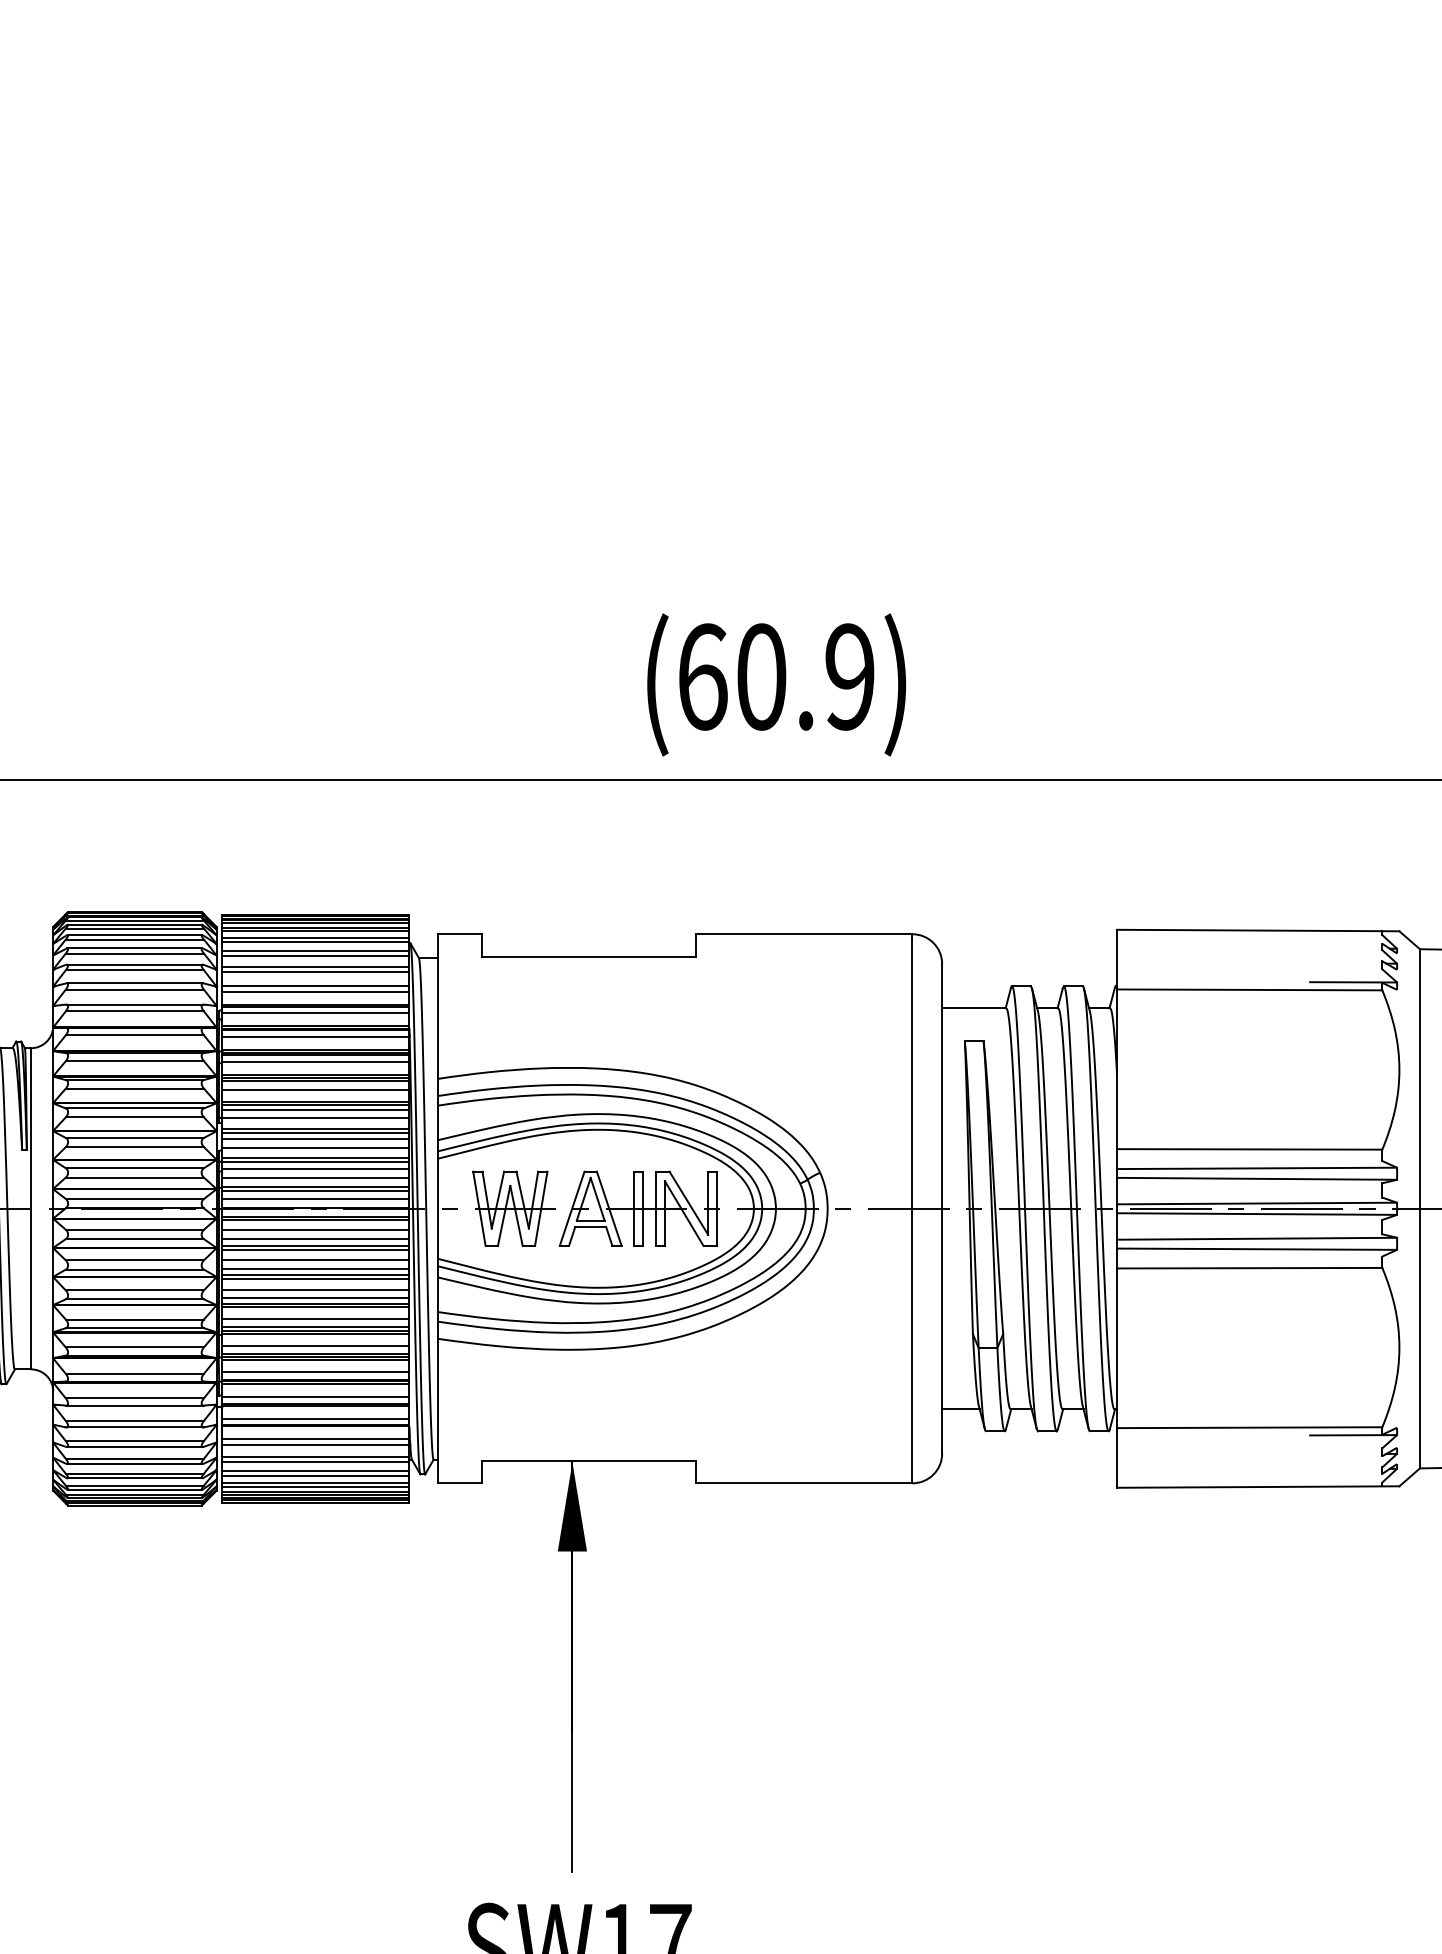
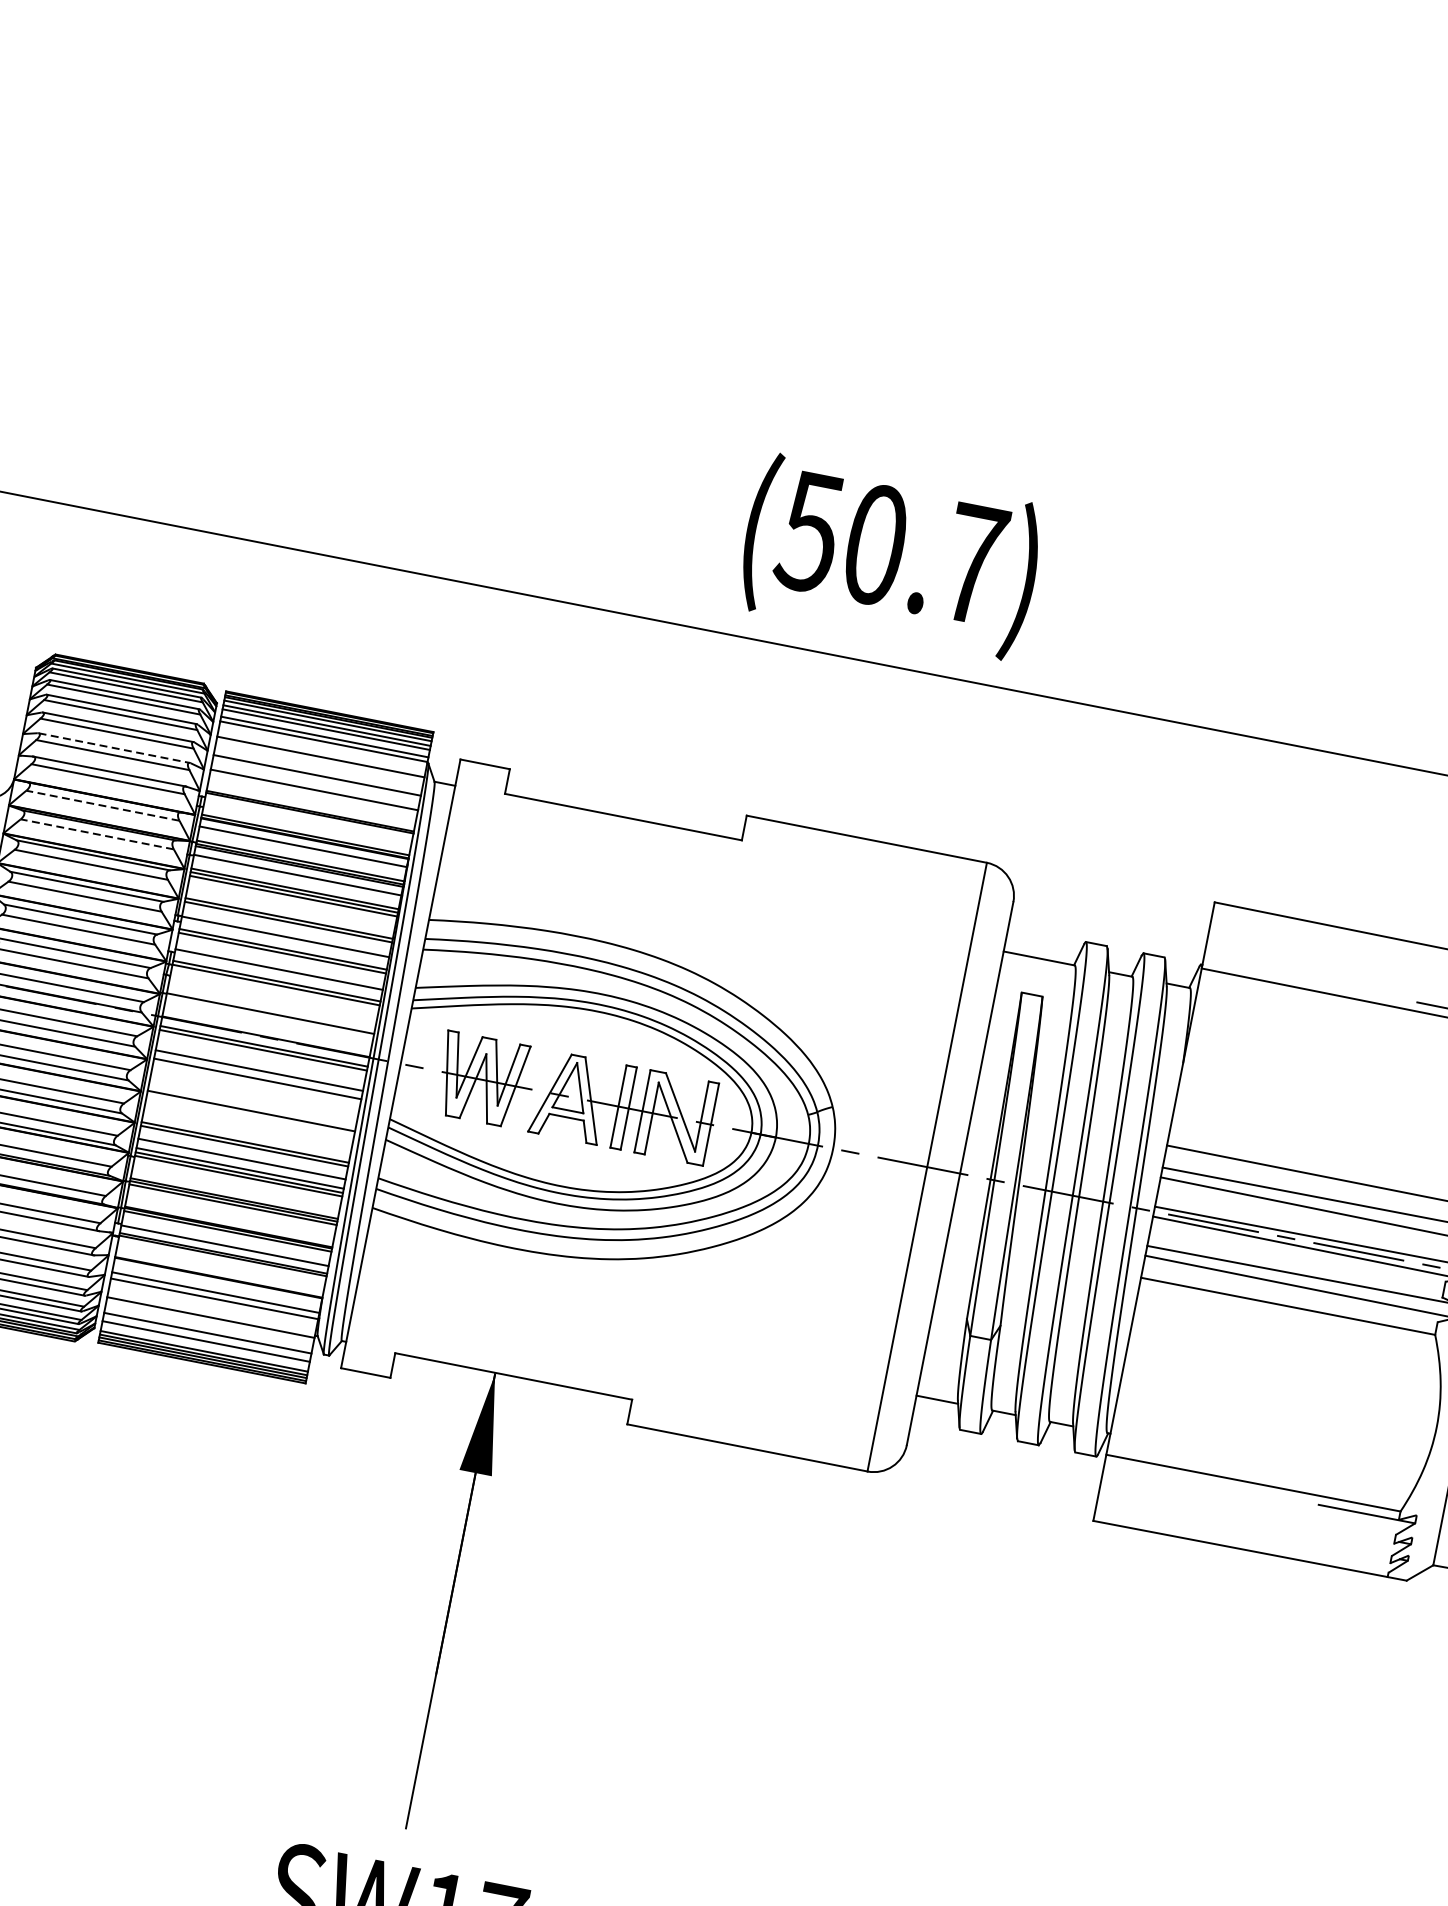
text: (775, 676) -> (891, 547), (60.9) -> (50.7)
line: (315, 951) -> (321, 752), removed
line: (315, 967) -> (317, 769), removed
line: (135, 983) -> (114, 748), solid -> dashed
line: (315, 991) -> (312, 796), removed
line: (315, 1013) -> (307, 820), removed
line: (134, 1035) -> (102, 805), solid -> dashed
line: (134, 1061) -> (96, 834), solid -> dashed
line: (315, 1089) -> (291, 905), removed
line: (315, 1109) -> (287, 927), removed
line: (315, 1138) -> (280, 959), removed
line: (315, 1168) -> (274, 992), removed
line: (315, 1177) -> (272, 1002), removed
line: (315, 1190) -> (269, 1017), removed
line: (315, 1199) -> (267, 1026), removed
line: (315, 1229) -> (260, 1060), removed
line: (315, 1249) -> (256, 1082), removed
line: (315, 1259) -> (254, 1093), removed
line: (315, 1268) -> (252, 1103), removed
line: (315, 1278) -> (250, 1114), removed
line: (315, 1289) -> (247, 1126), removed
line: (315, 1298) -> (245, 1136), removed
line: (315, 1346) -> (235, 1189), removed
line: (315, 1372) -> (229, 1218), removed
line: (315, 1419) -> (219, 1270), removed
line: (315, 1456) -> (211, 1311), removed
line: (315, 1471) -> (208, 1328), removed
line: (315, 1486) -> (205, 1345), removed

